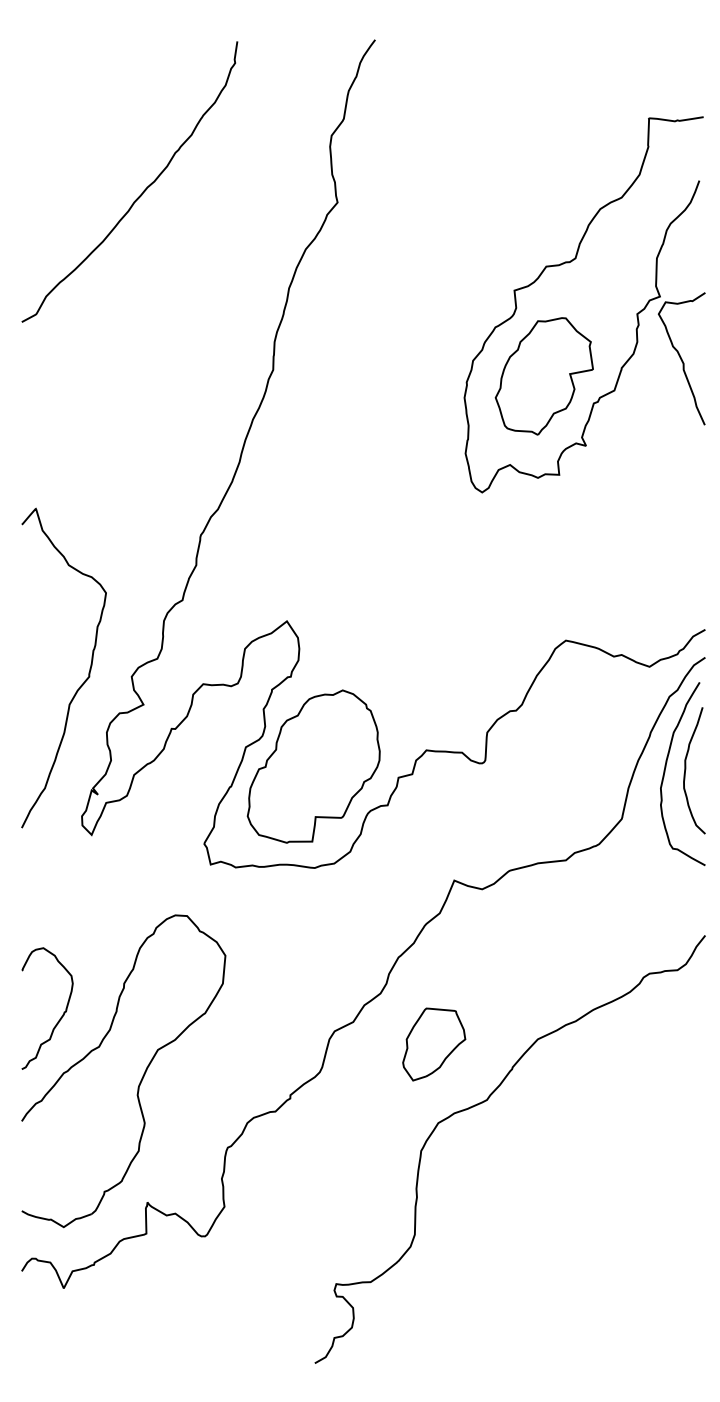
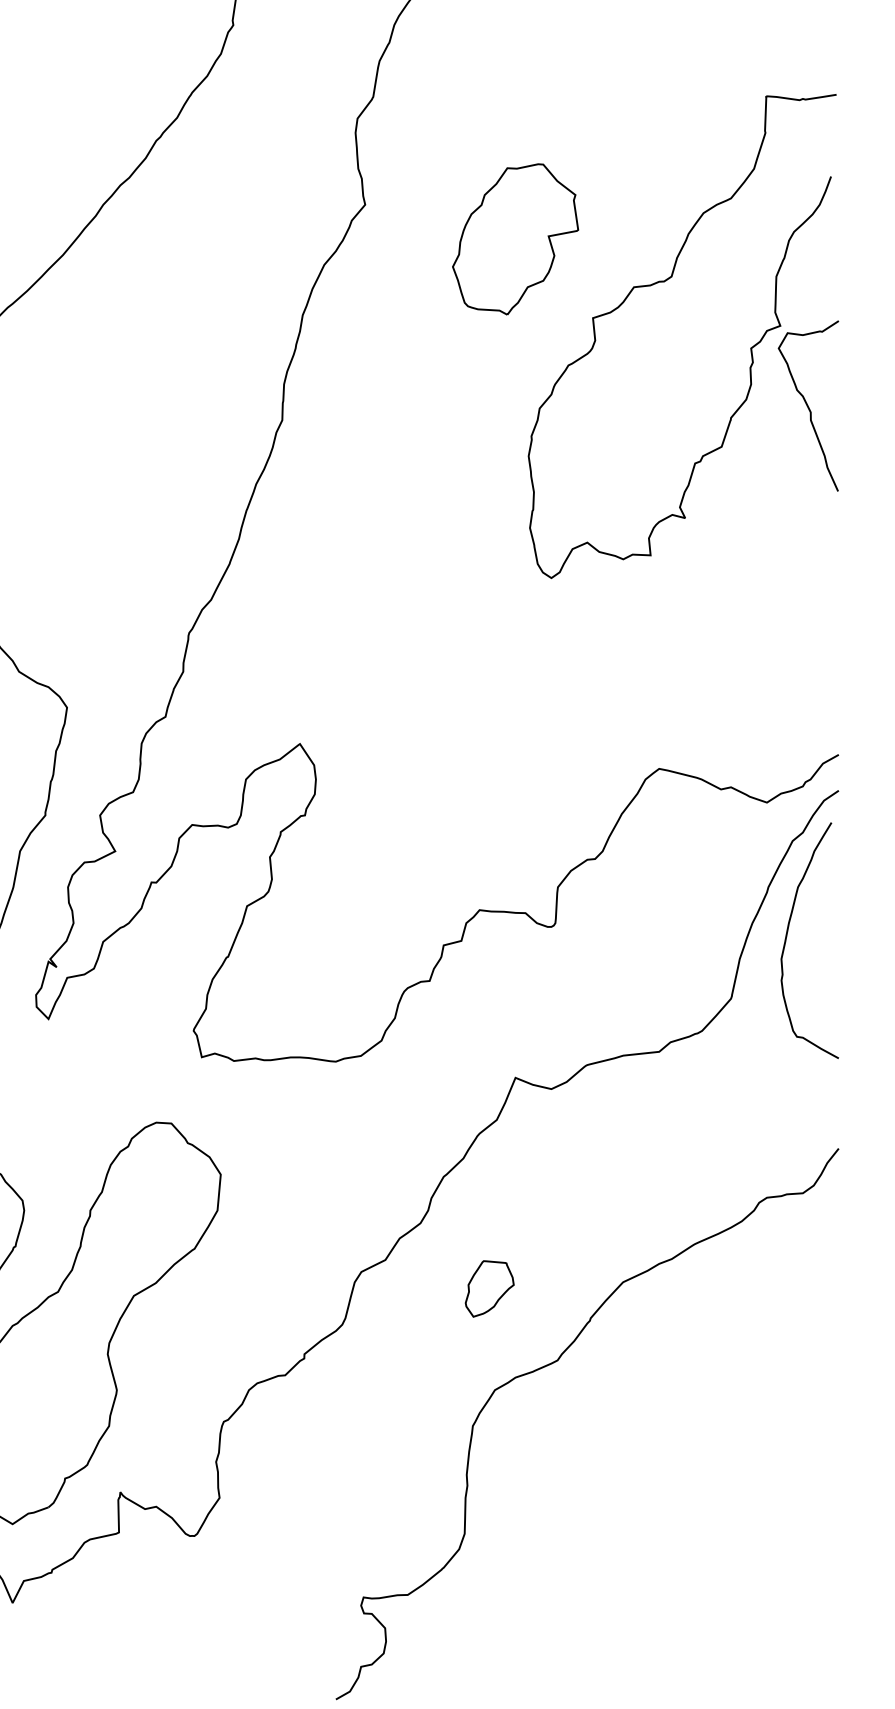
part: (543, 376) -> (514, 239), moved
part: (313, 766) -> (334, 930), removed
curve: (686, 769) -> (814, 934), removed
part: (434, 1044) -> (489, 1288), size x0.6

